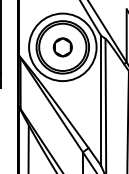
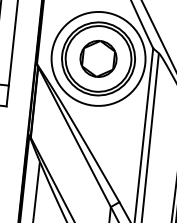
part: (62, 47) -> (98, 59), size x1.43

